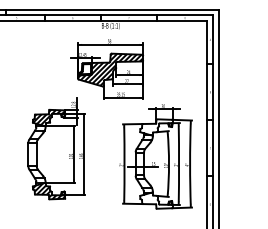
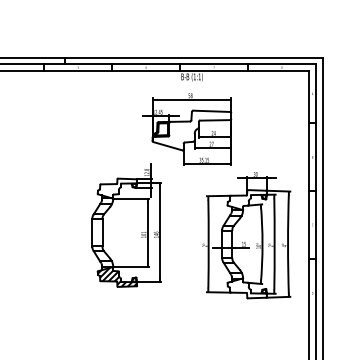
hatch: (110, 69) -> (191, 129), removed
hatch: (49, 117) -> (117, 188), removed

